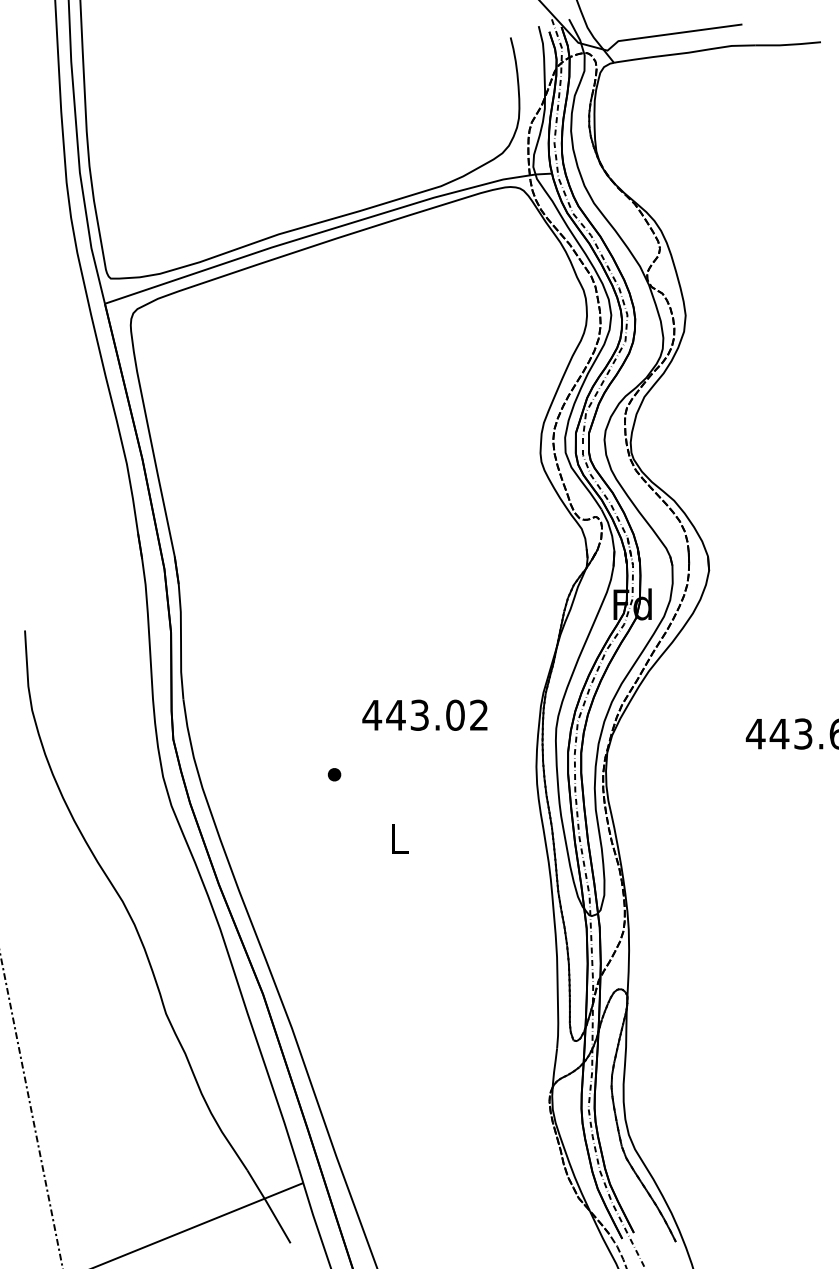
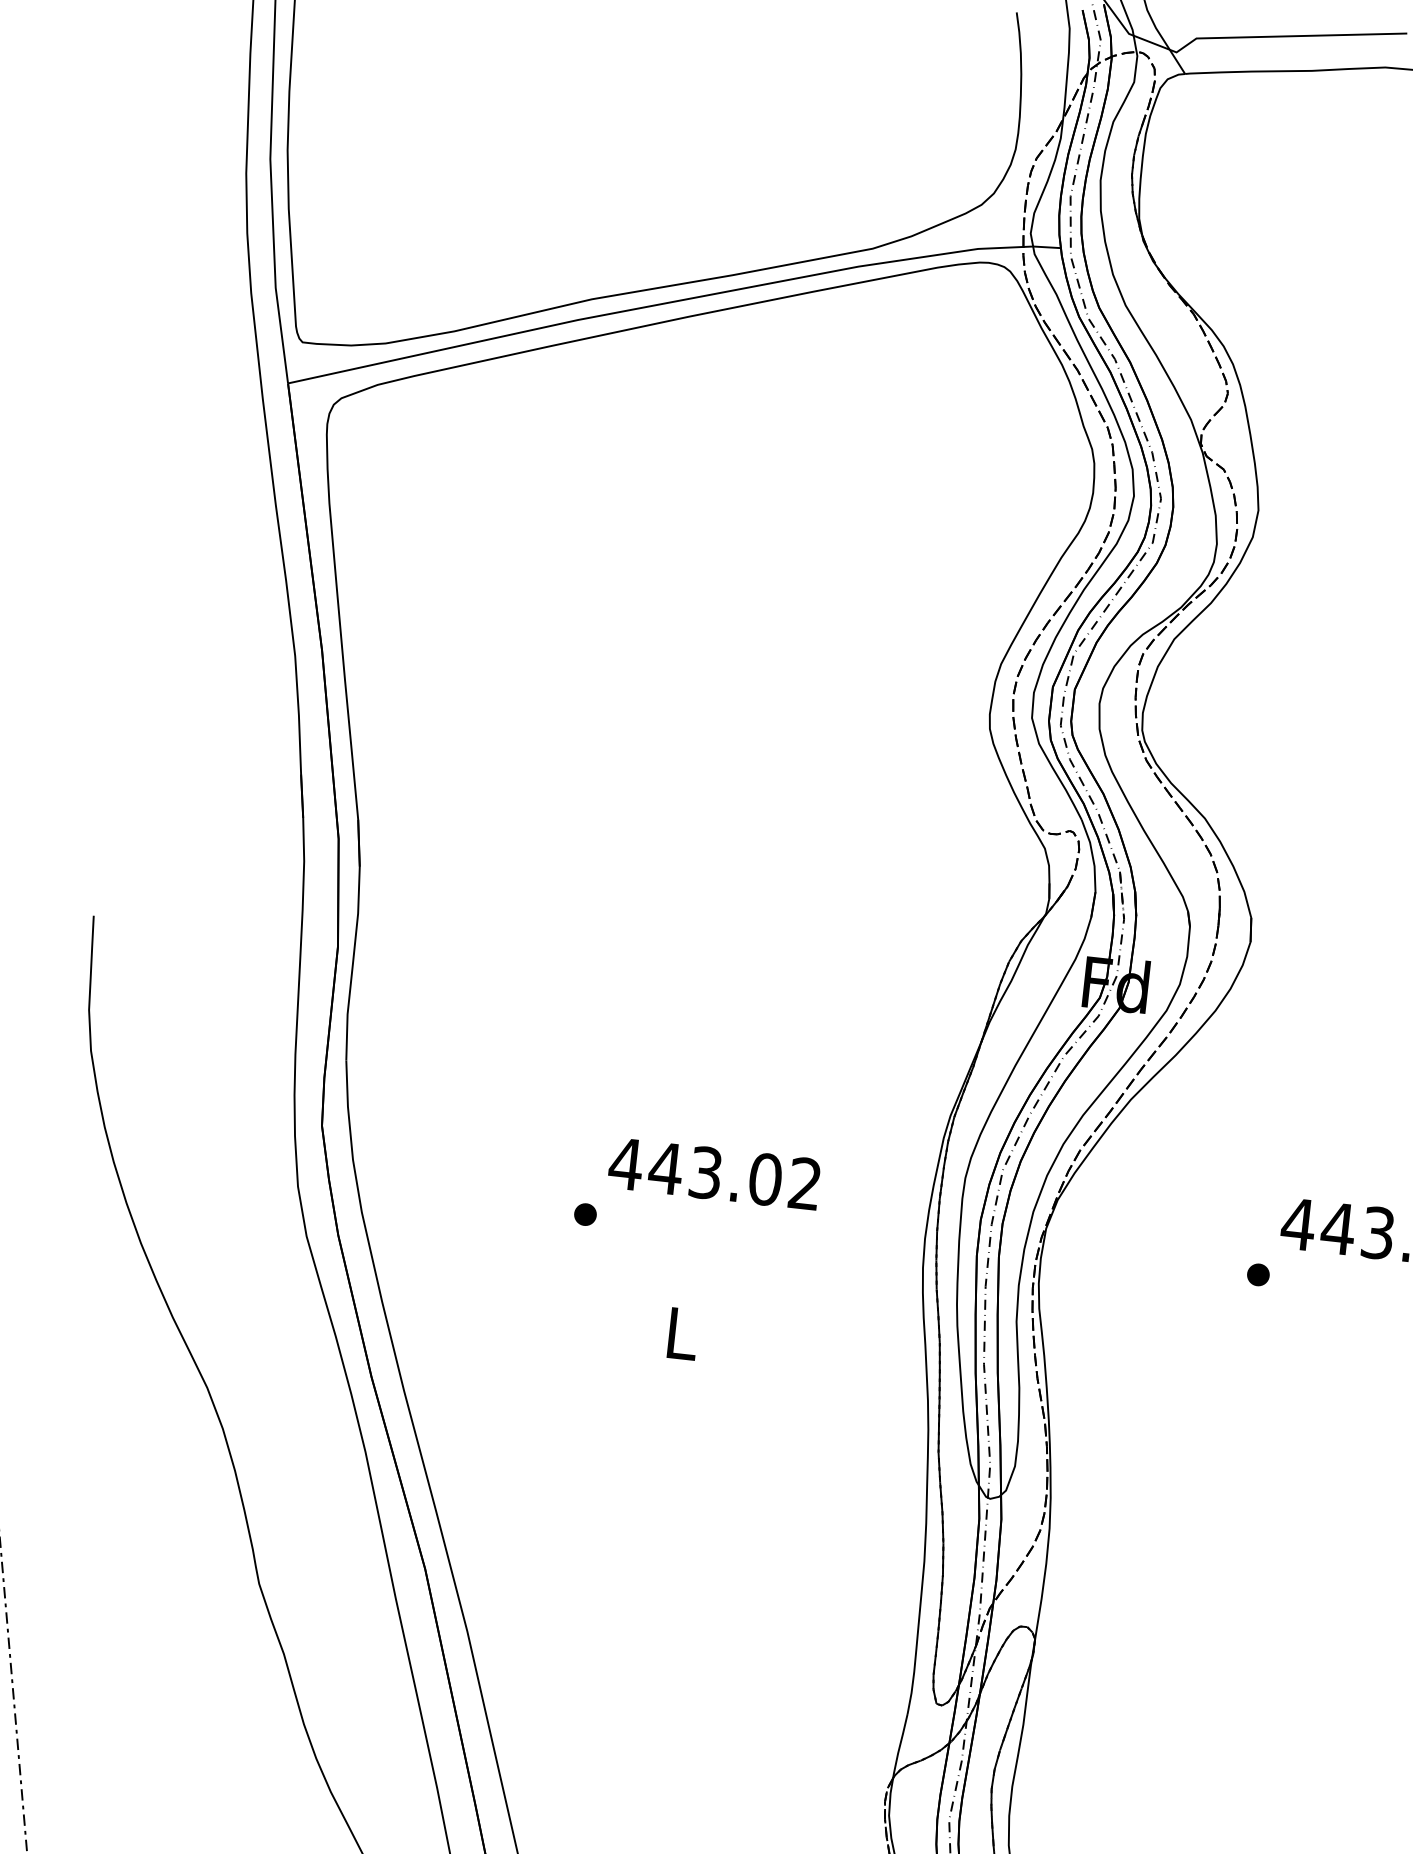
text: (424, 714) -> (713, 1172), moved
part: (735, 766) -> (1258, 1274), added

